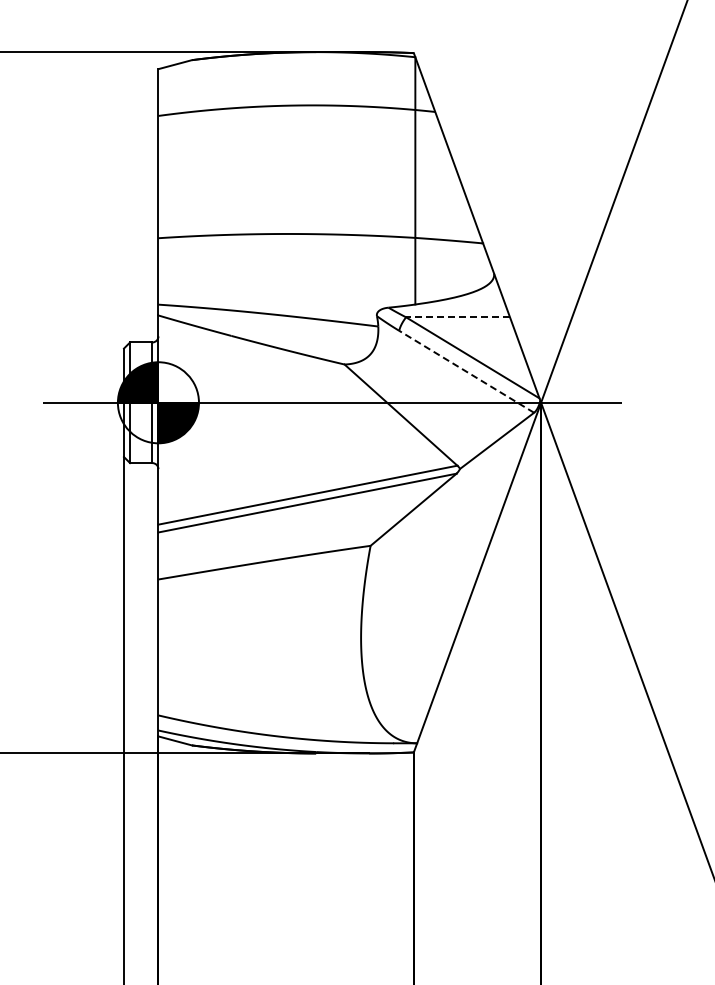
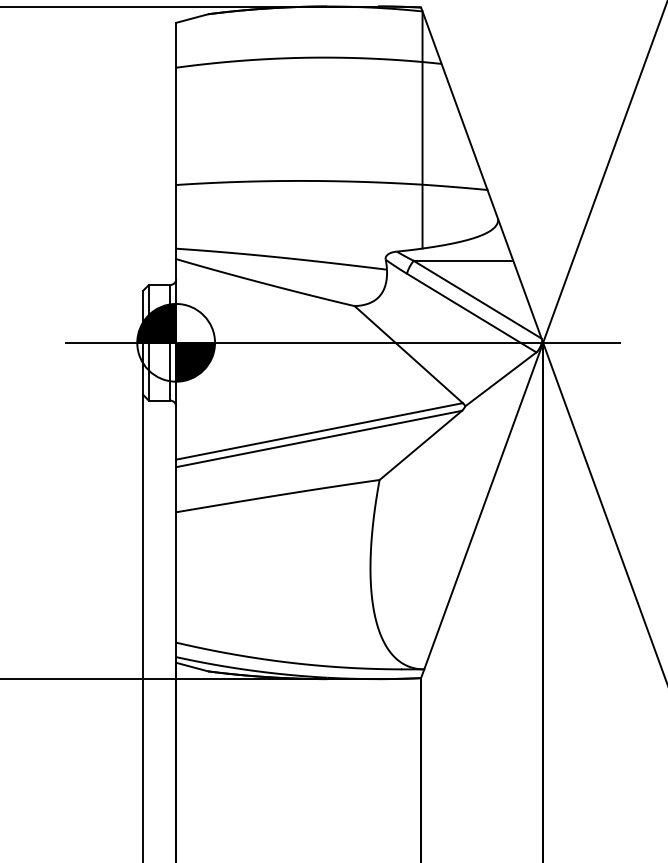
line: (458, 317) -> (463, 261), dashed -> solid
line: (466, 371) -> (471, 312), dashed -> solid

